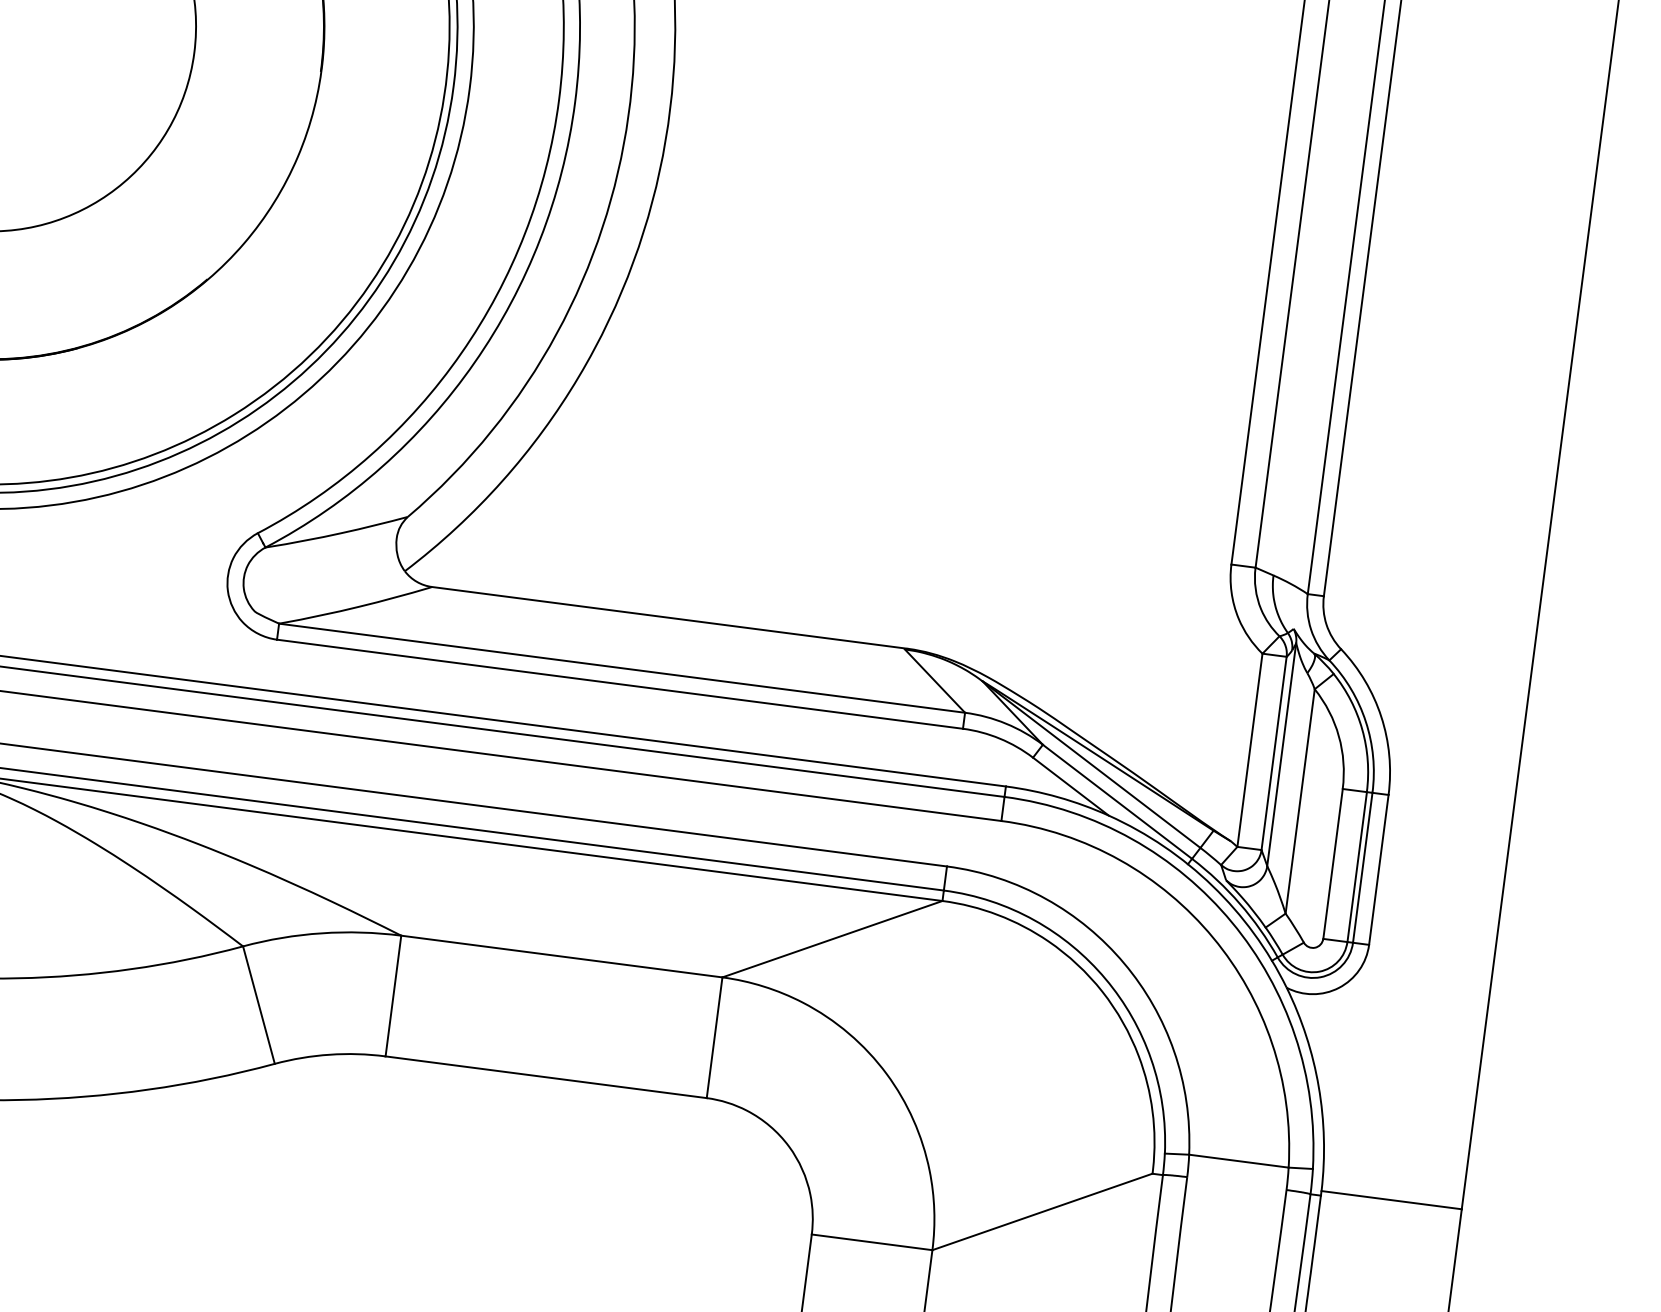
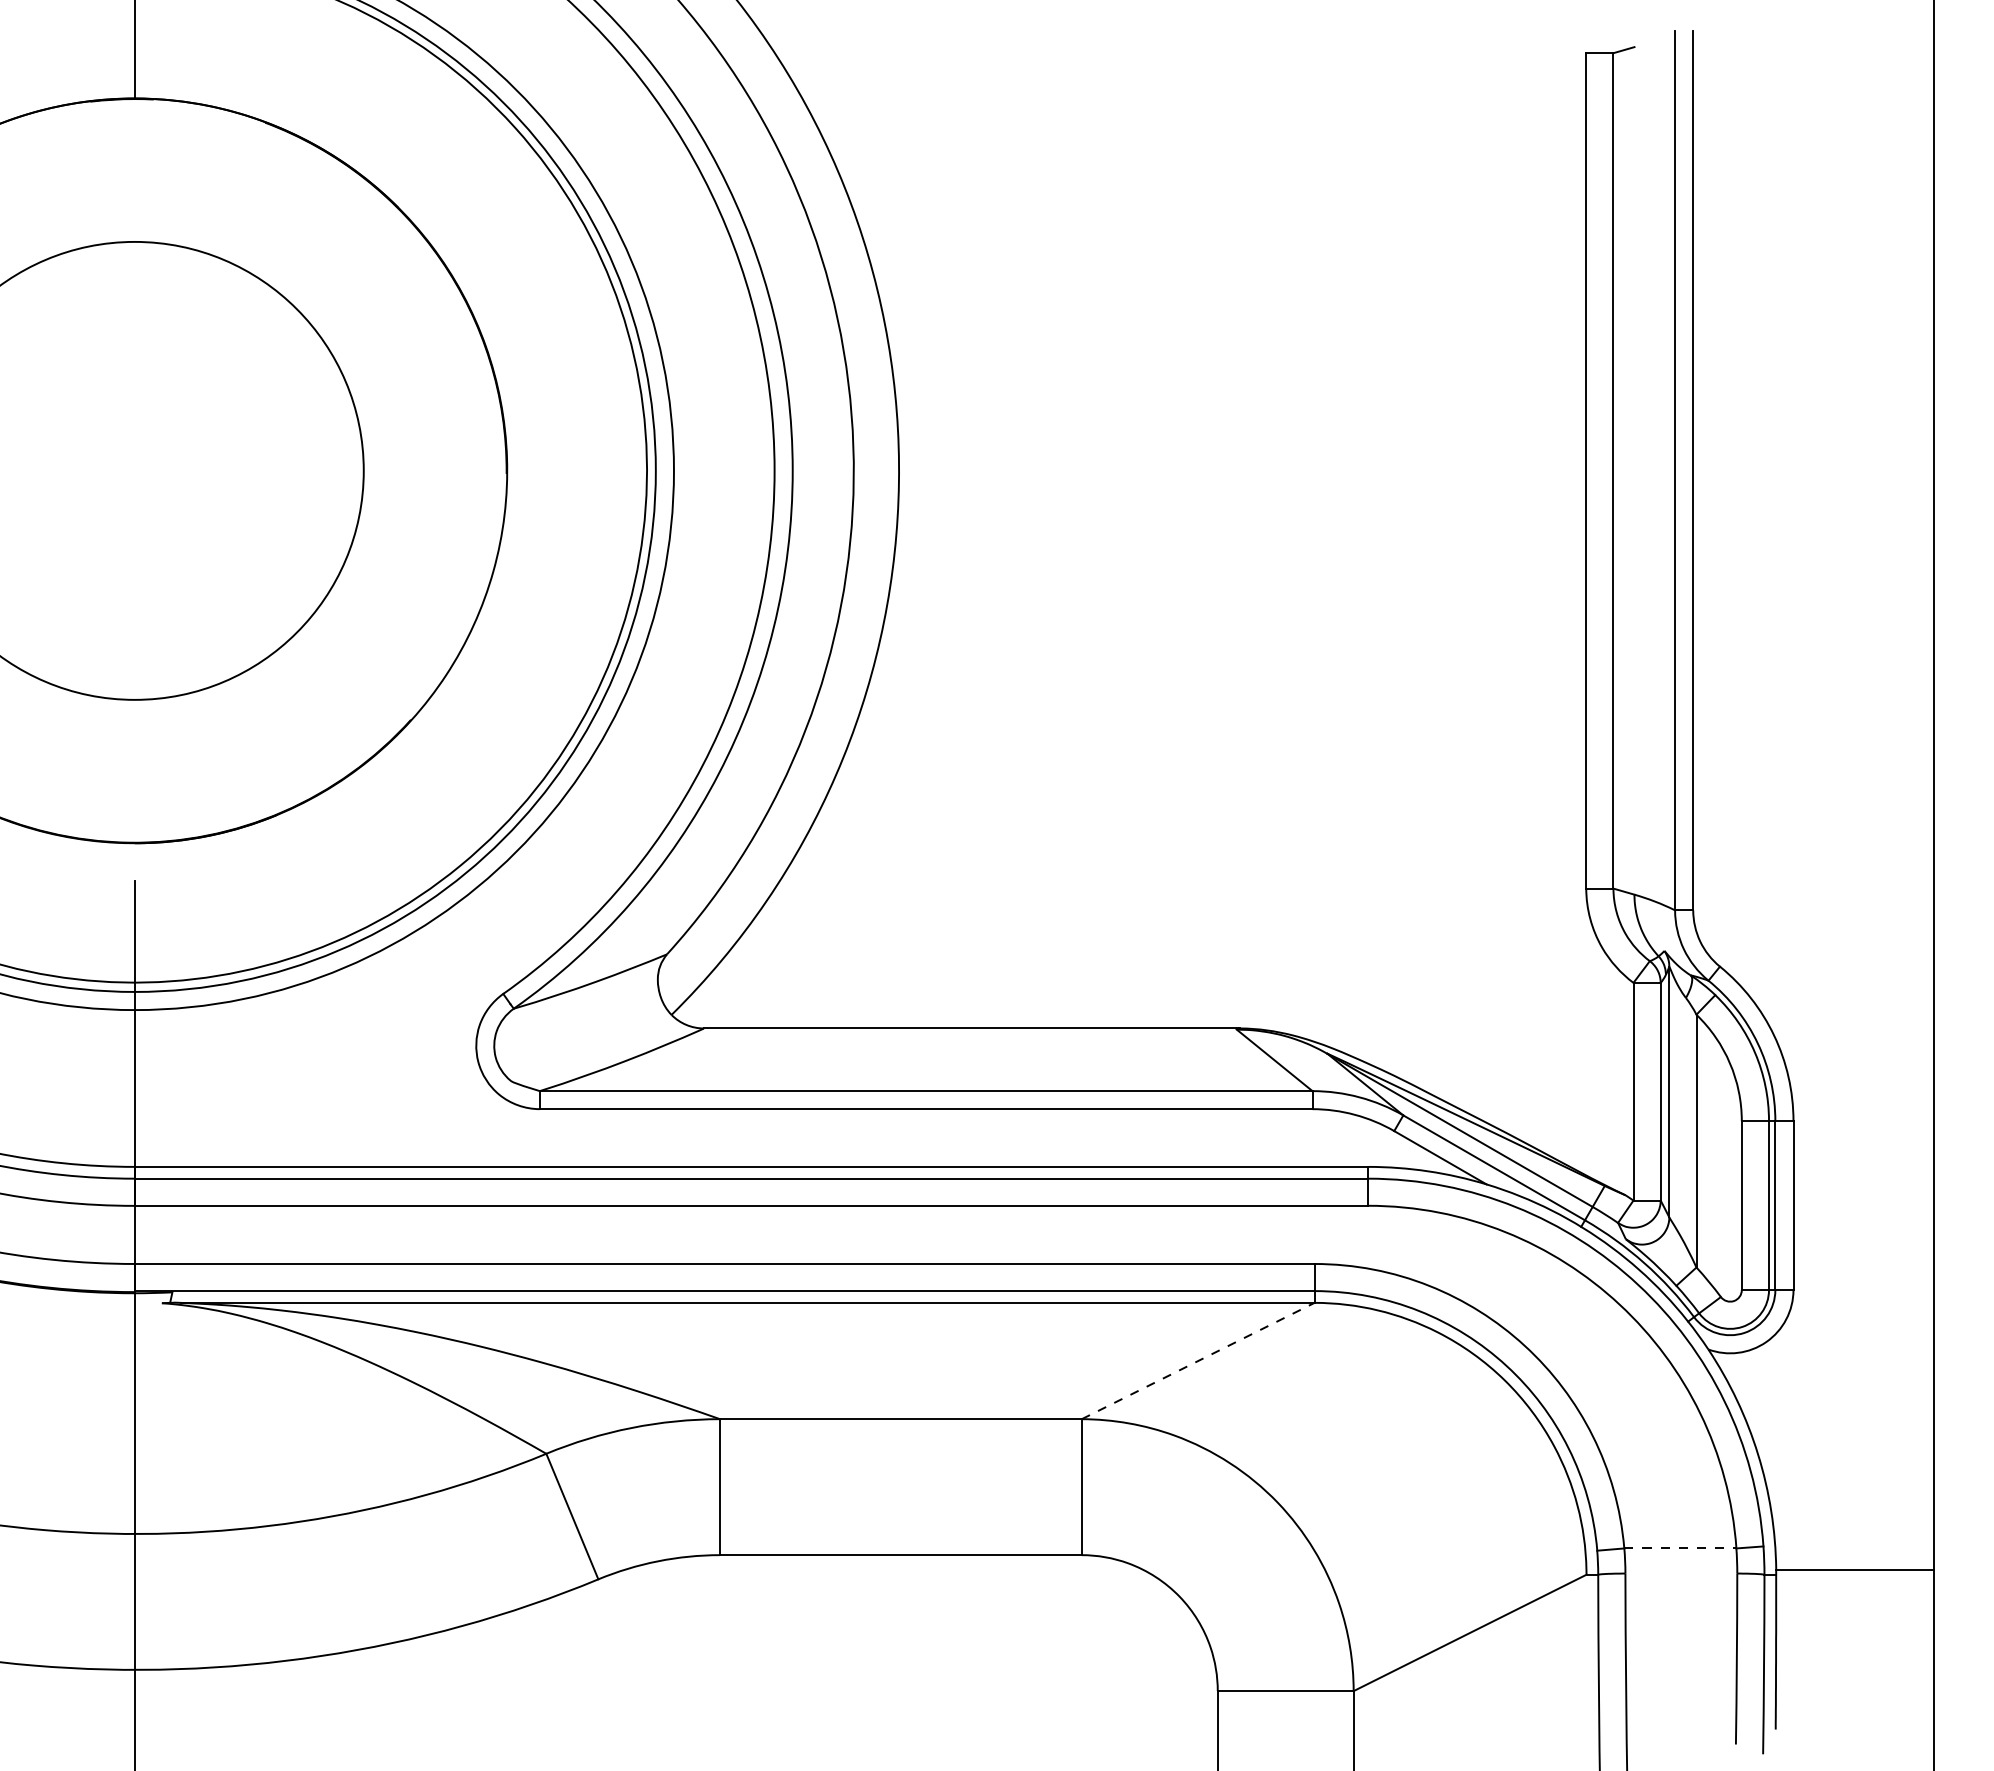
line: (832, 938) -> (1198, 1360), solid -> dashed
line: (1239, 1161) -> (1680, 1548), solid -> dashed

